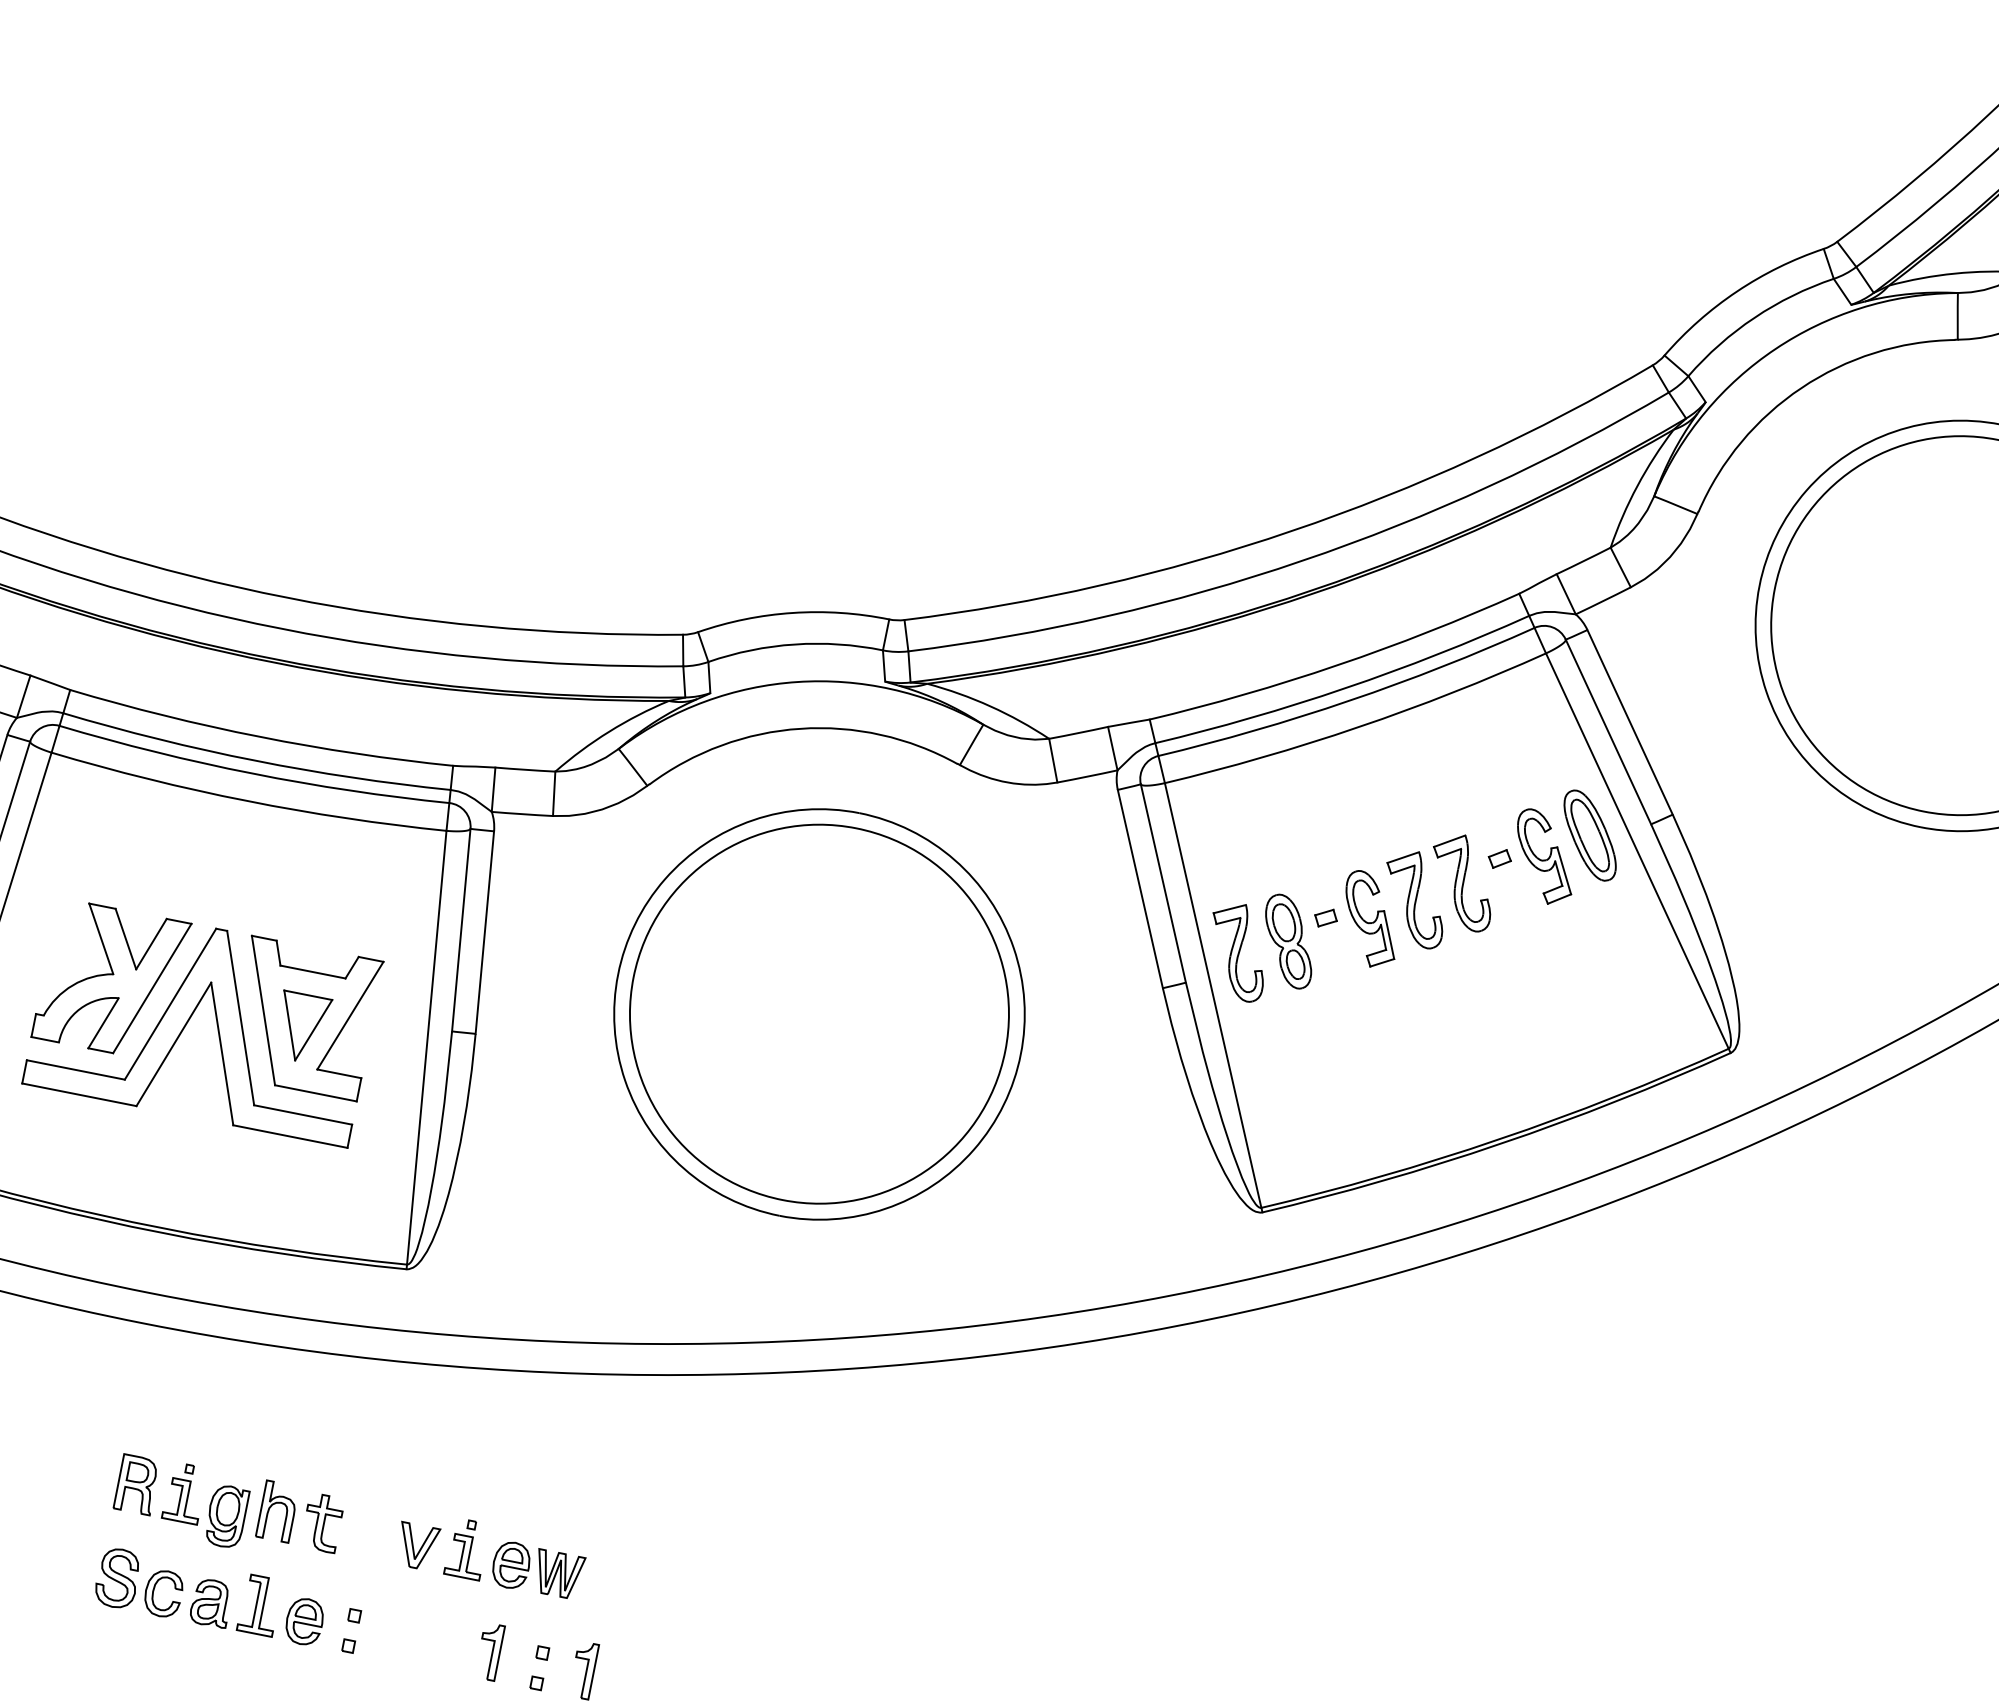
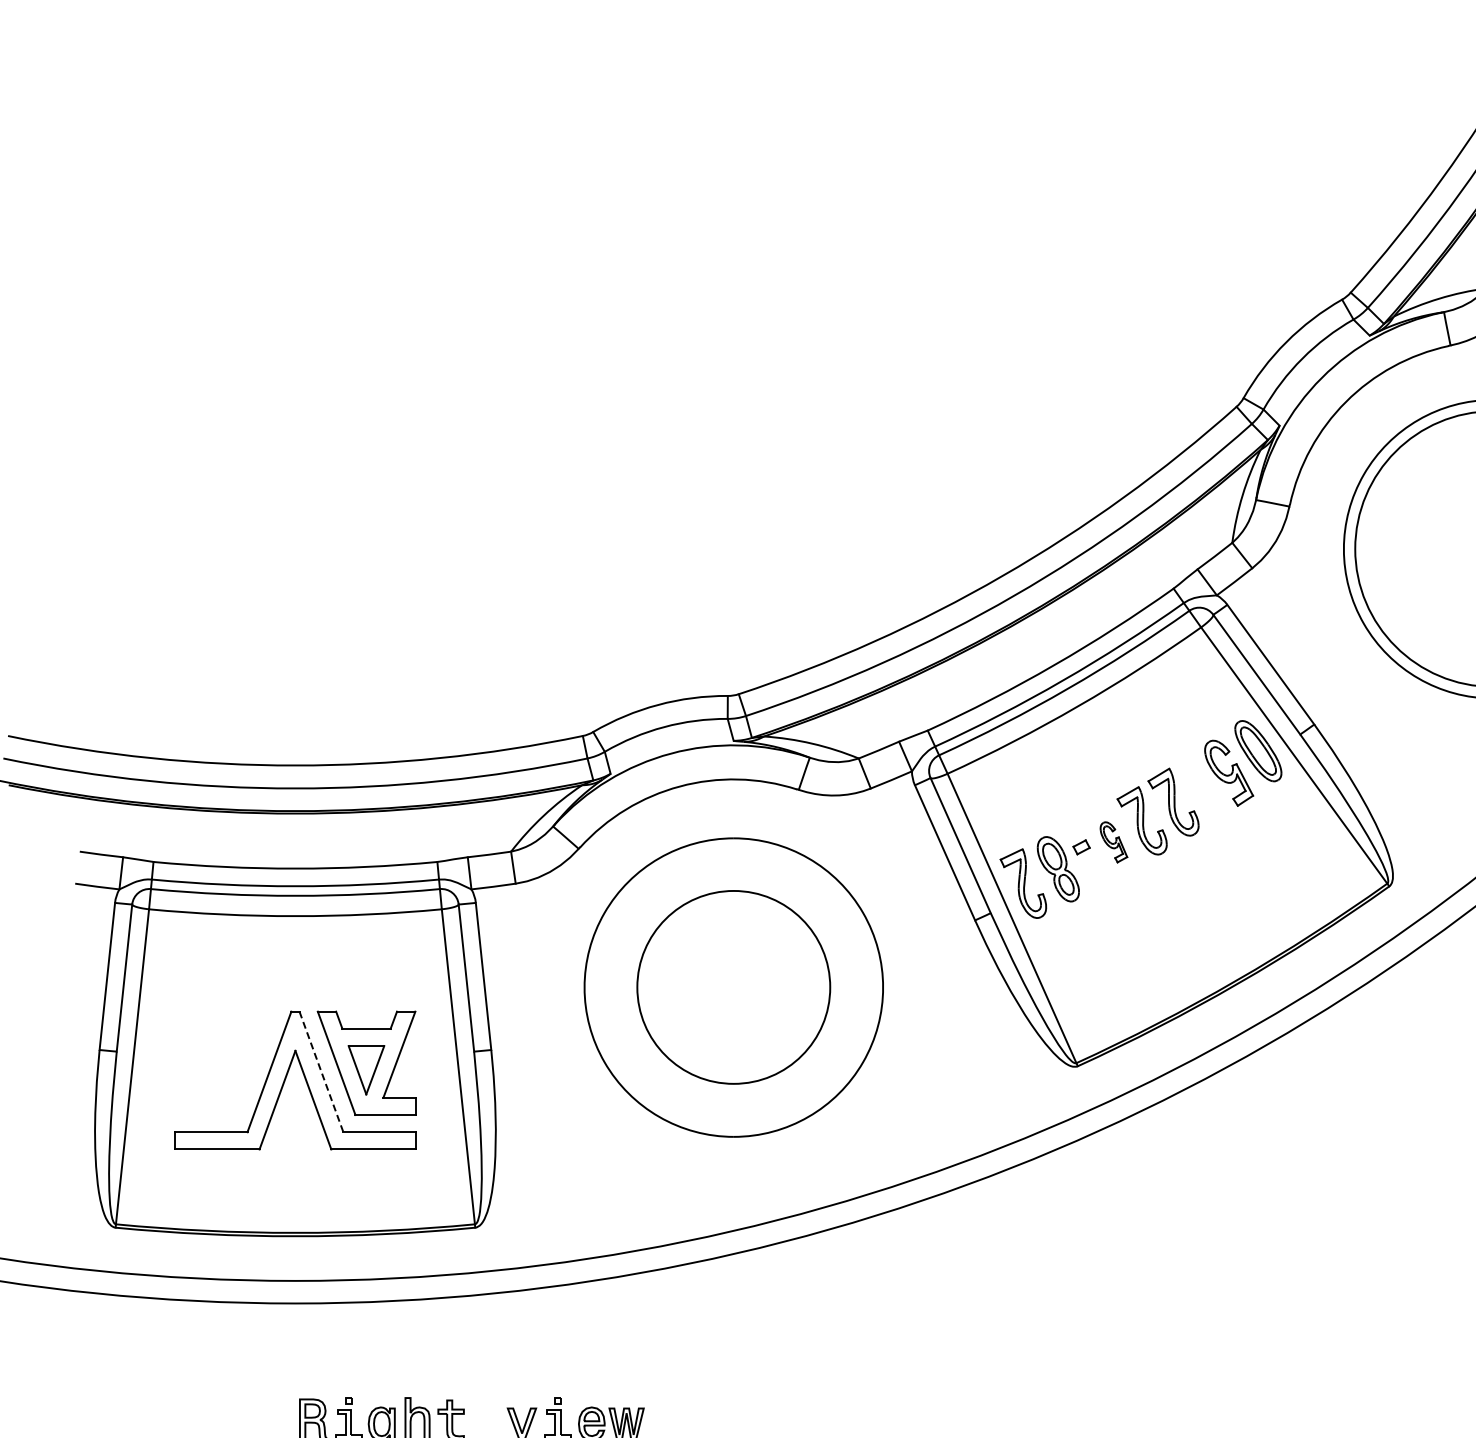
part: (1500, 858) -> (1197, 780), removed
part: (1370, 920) -> (1113, 842), size x0.6
part: (112, 979) -> (224, 1062), removed
circle: (819, 1014) -> (733, 987), size x0.7
line: (240, 1018) -> (321, 1072), solid -> dashed

